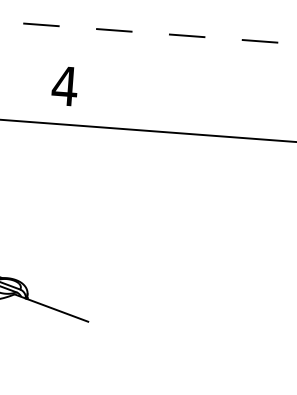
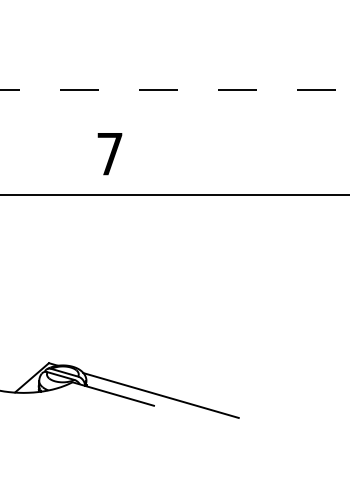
text: (64, 86) -> (109, 154), 4 -> 7
line: (94, 312) -> (160, 395), added

